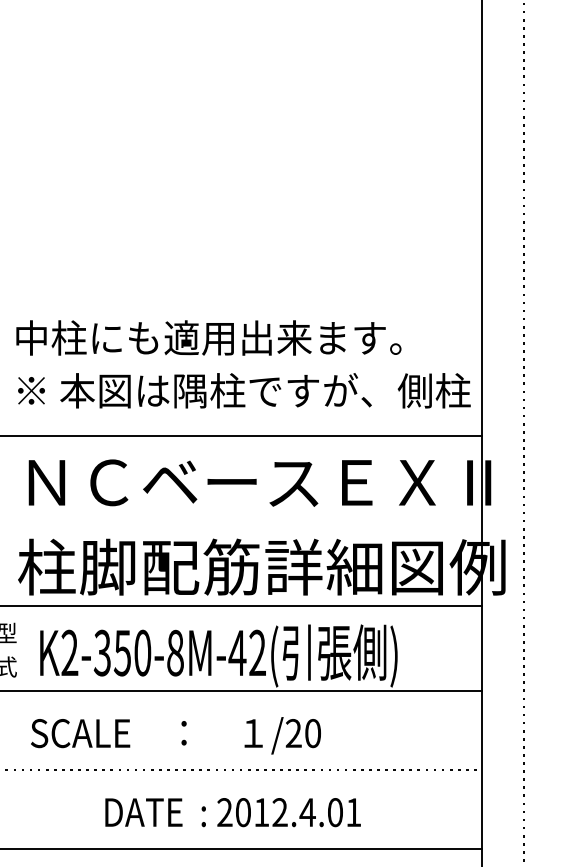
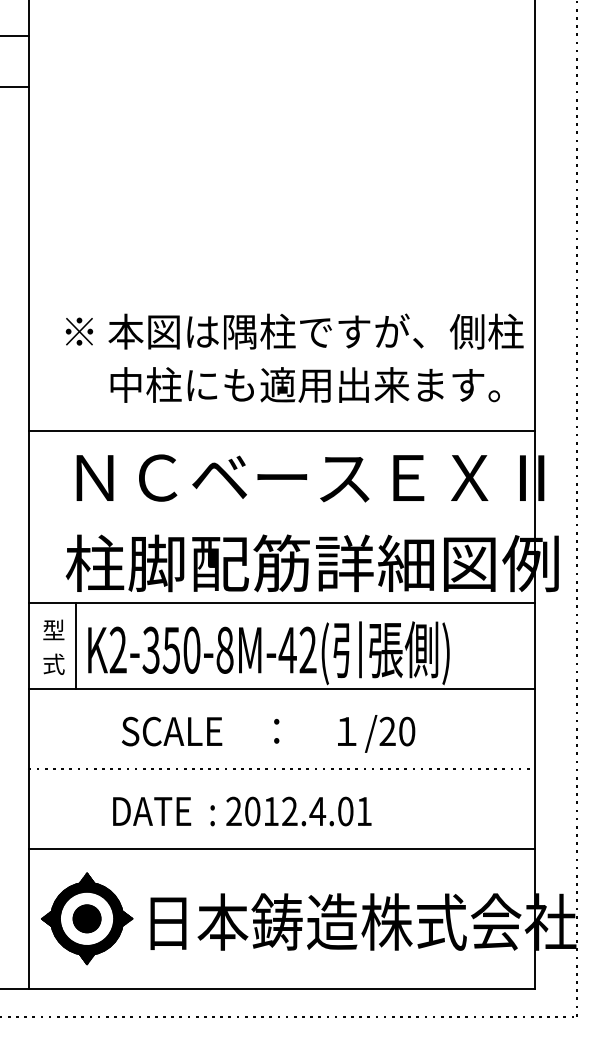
text: (243, 337) -> (293, 331), 中柱にも適用出来ます。 -> ※ 本図は隅柱ですが、側柱
text: (244, 390) -> (294, 384), ※ 本図は隅柱ですが、側柱 -> 中柱にも適用出来ます。
line: (28, 648) -> (76, 645), added
text: (175, 735) -> (268, 733), moved
text: (233, 812) -> (242, 811), moved

